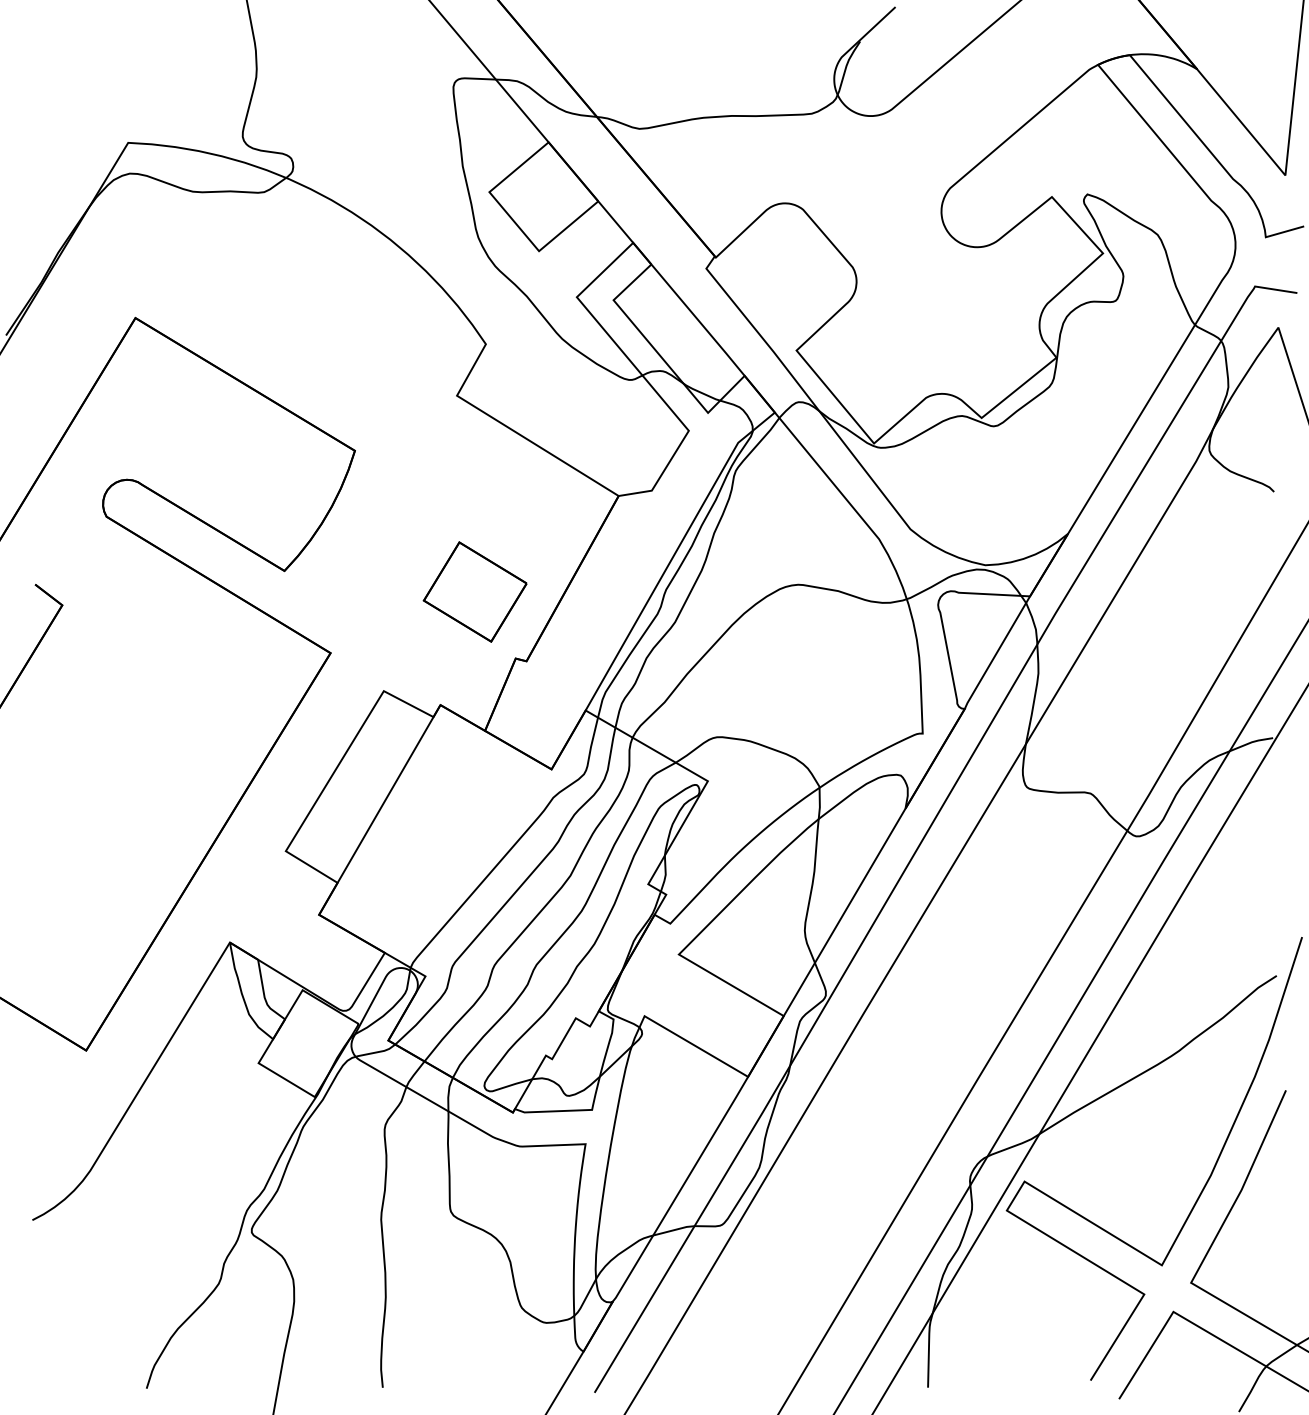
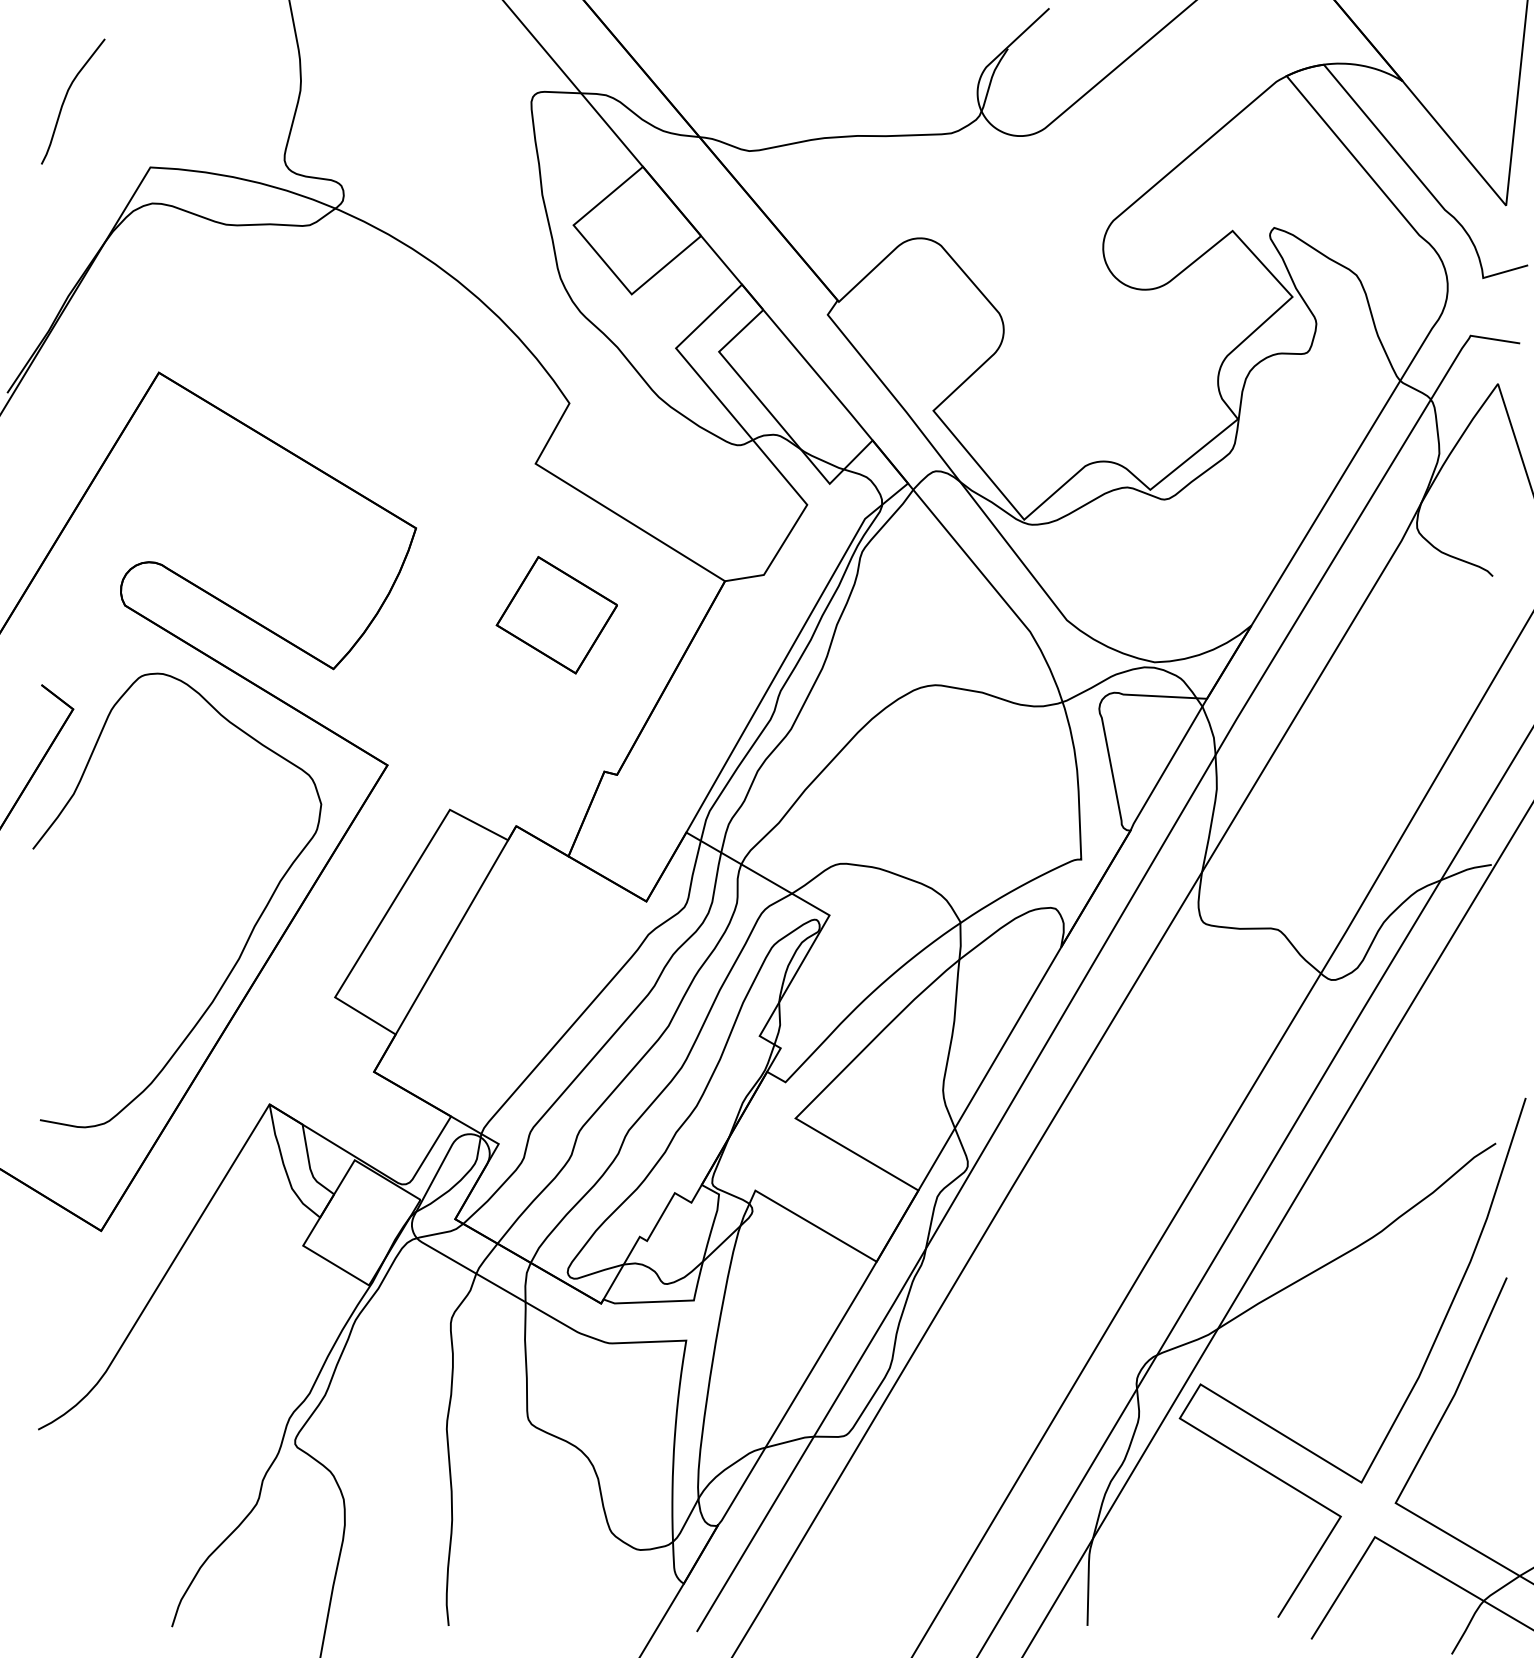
curve: (56, 84) -> (66, 99), added
part: (474, 591) -> (556, 614), moved
curve: (211, 799) -> (247, 936), added

